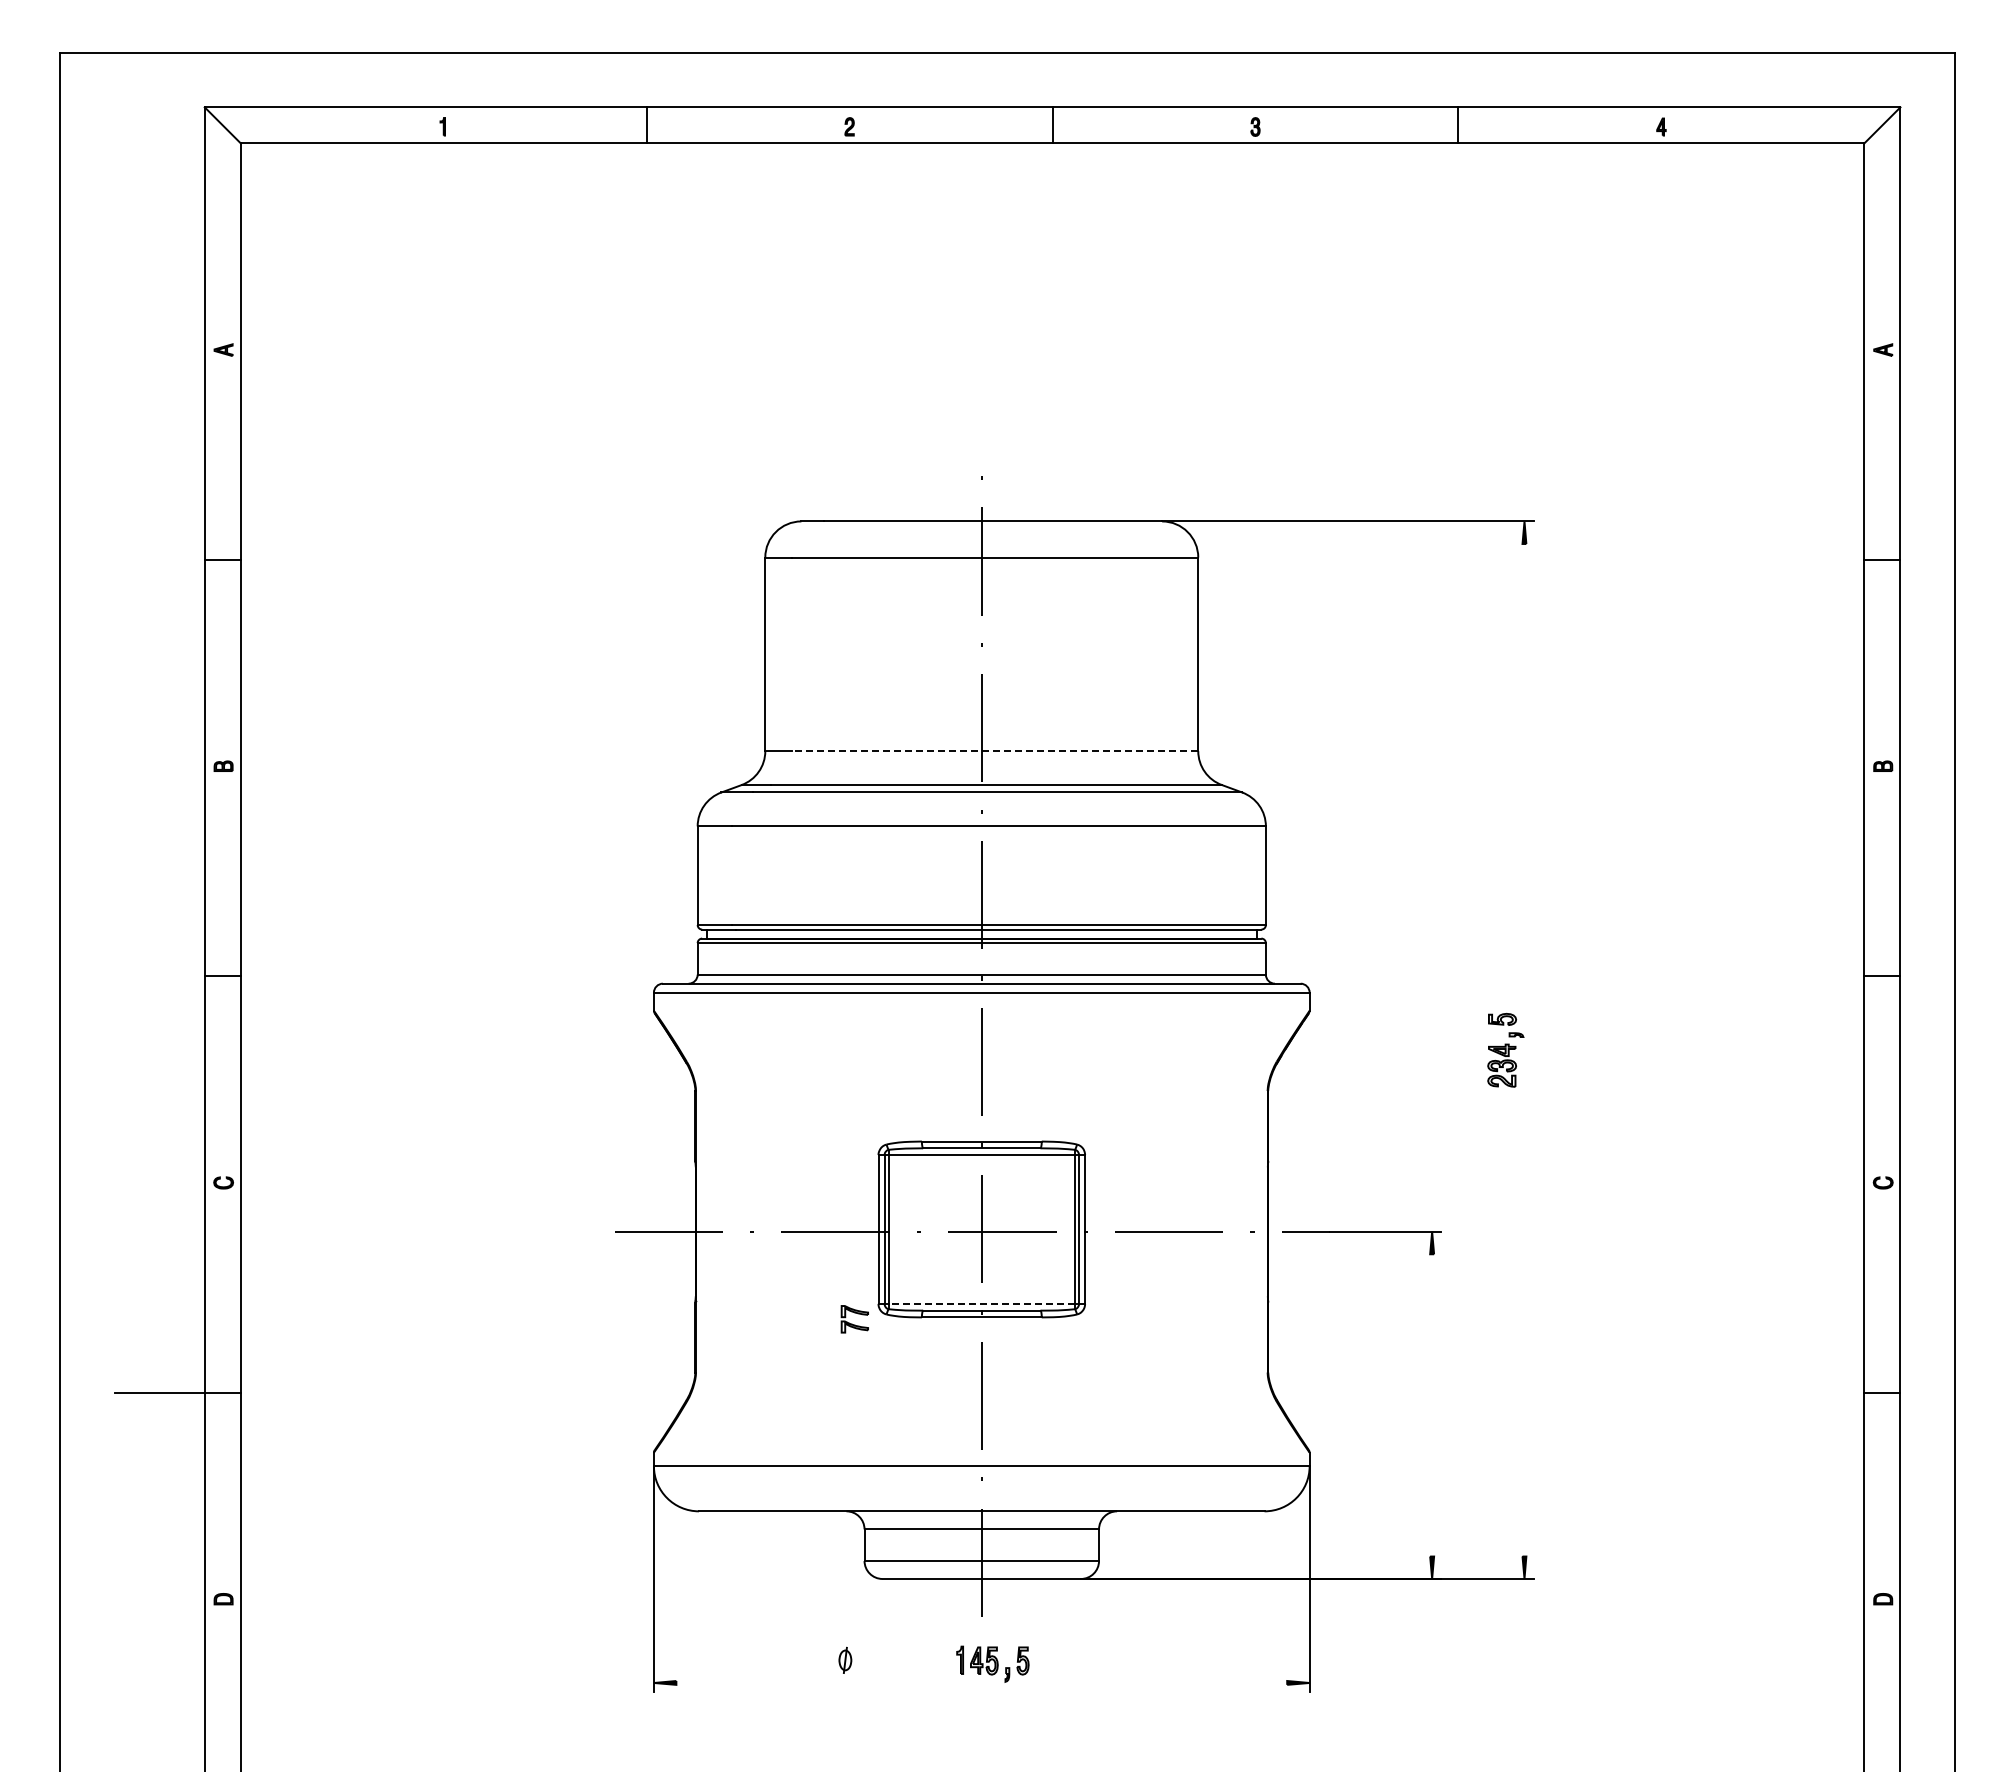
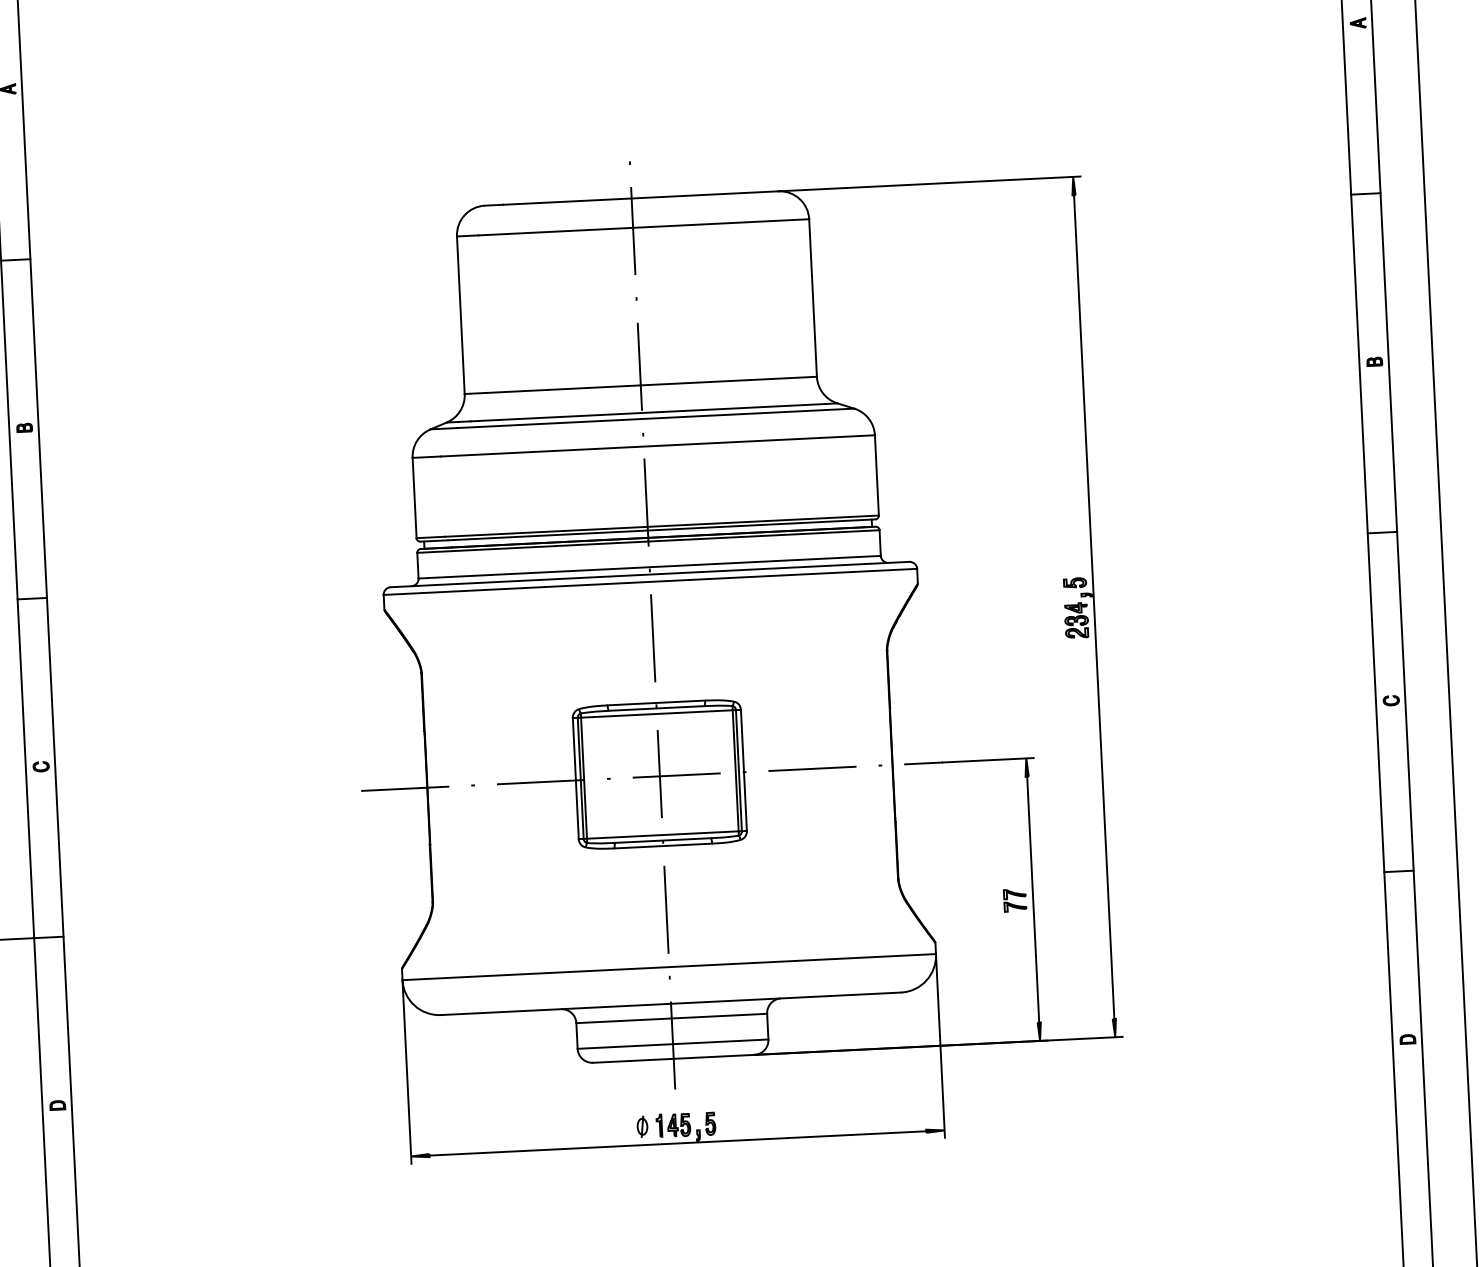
line: (994, 751) -> (651, 385), dashed -> solid
line: (1524, 1049) -> (1094, 606), added
line: (981, 1303) -> (662, 834), dashed -> solid
part: (854, 1319) -> (1014, 900), moved
line: (1432, 1405) -> (1033, 899), added
part: (845, 1659) -> (642, 1126), moved
line: (981, 1682) -> (677, 1143), added

